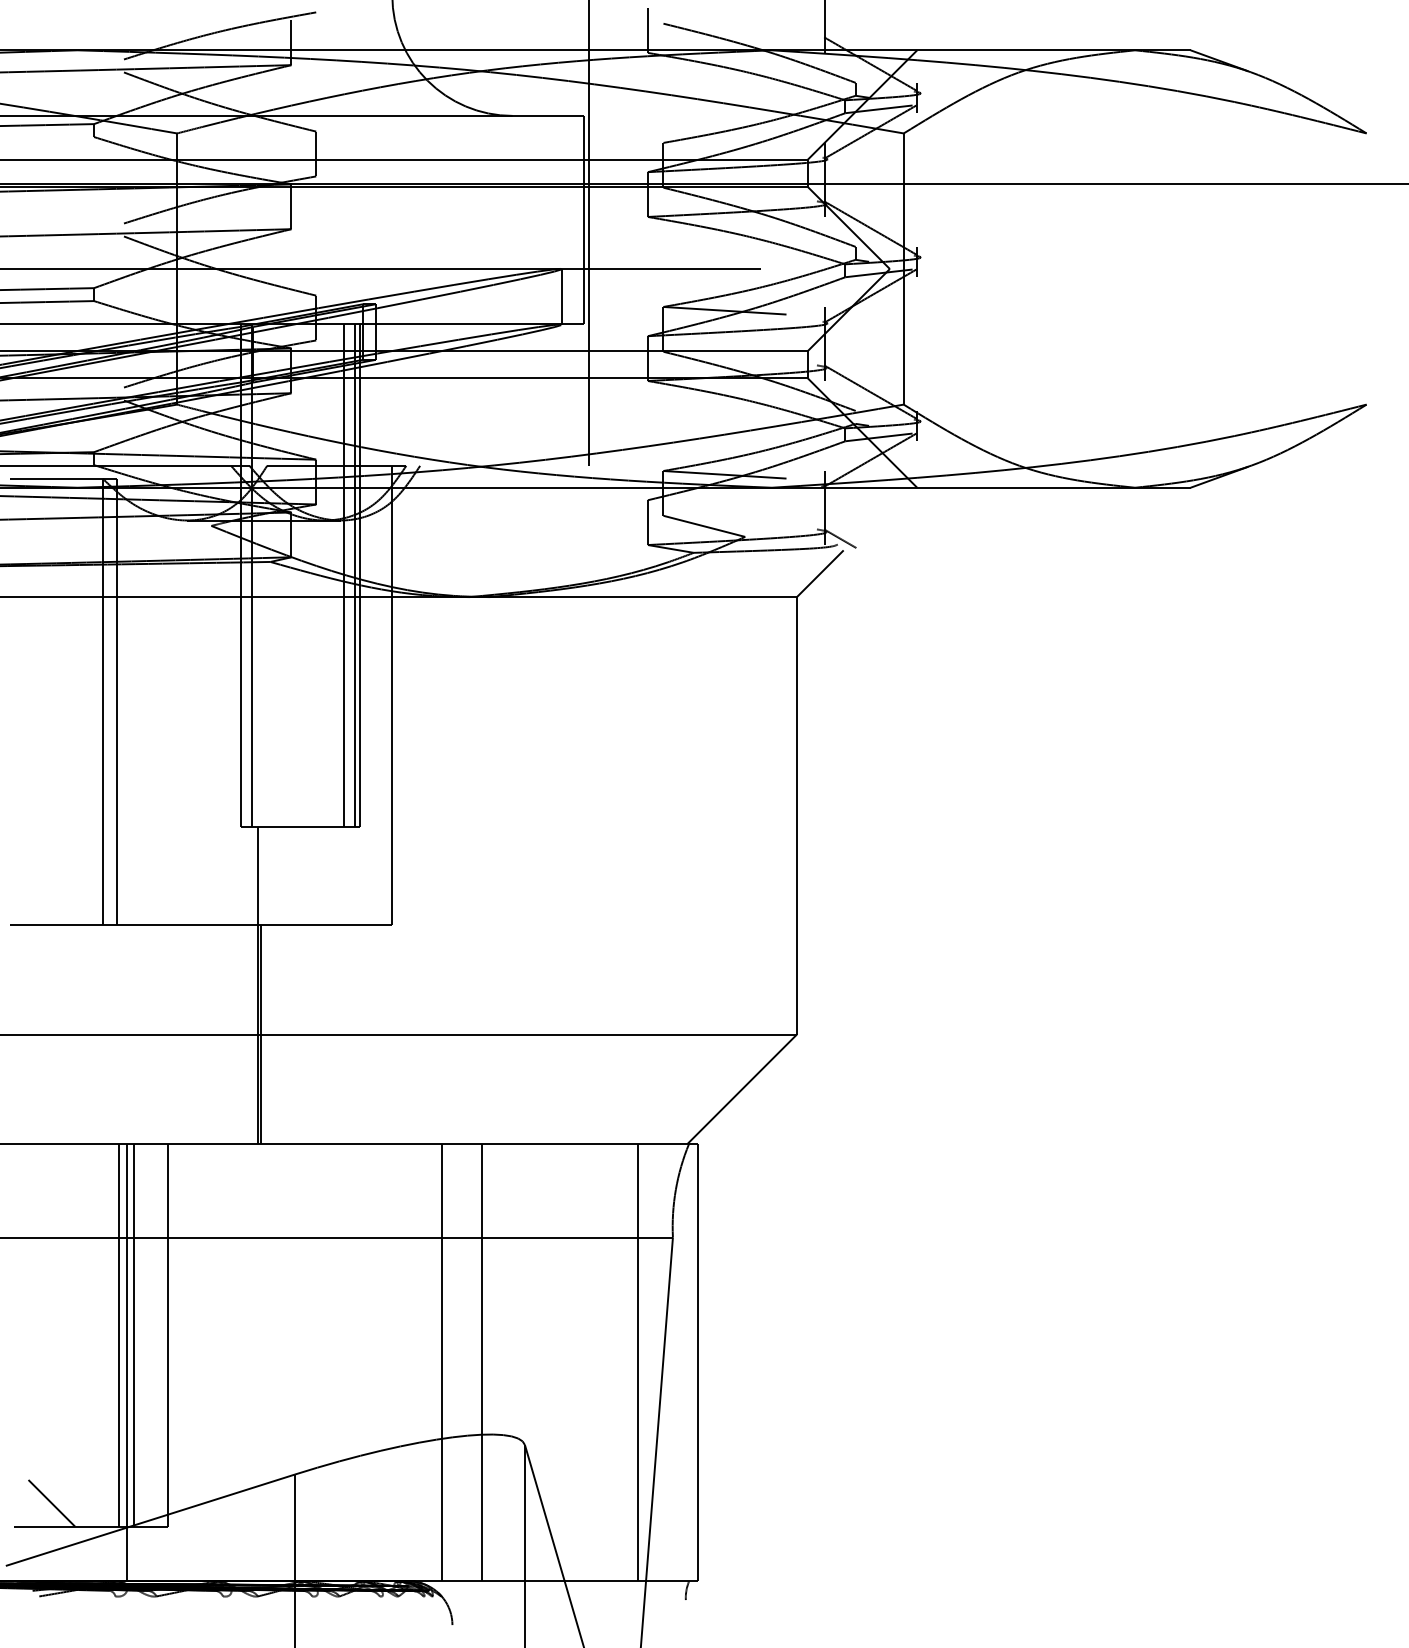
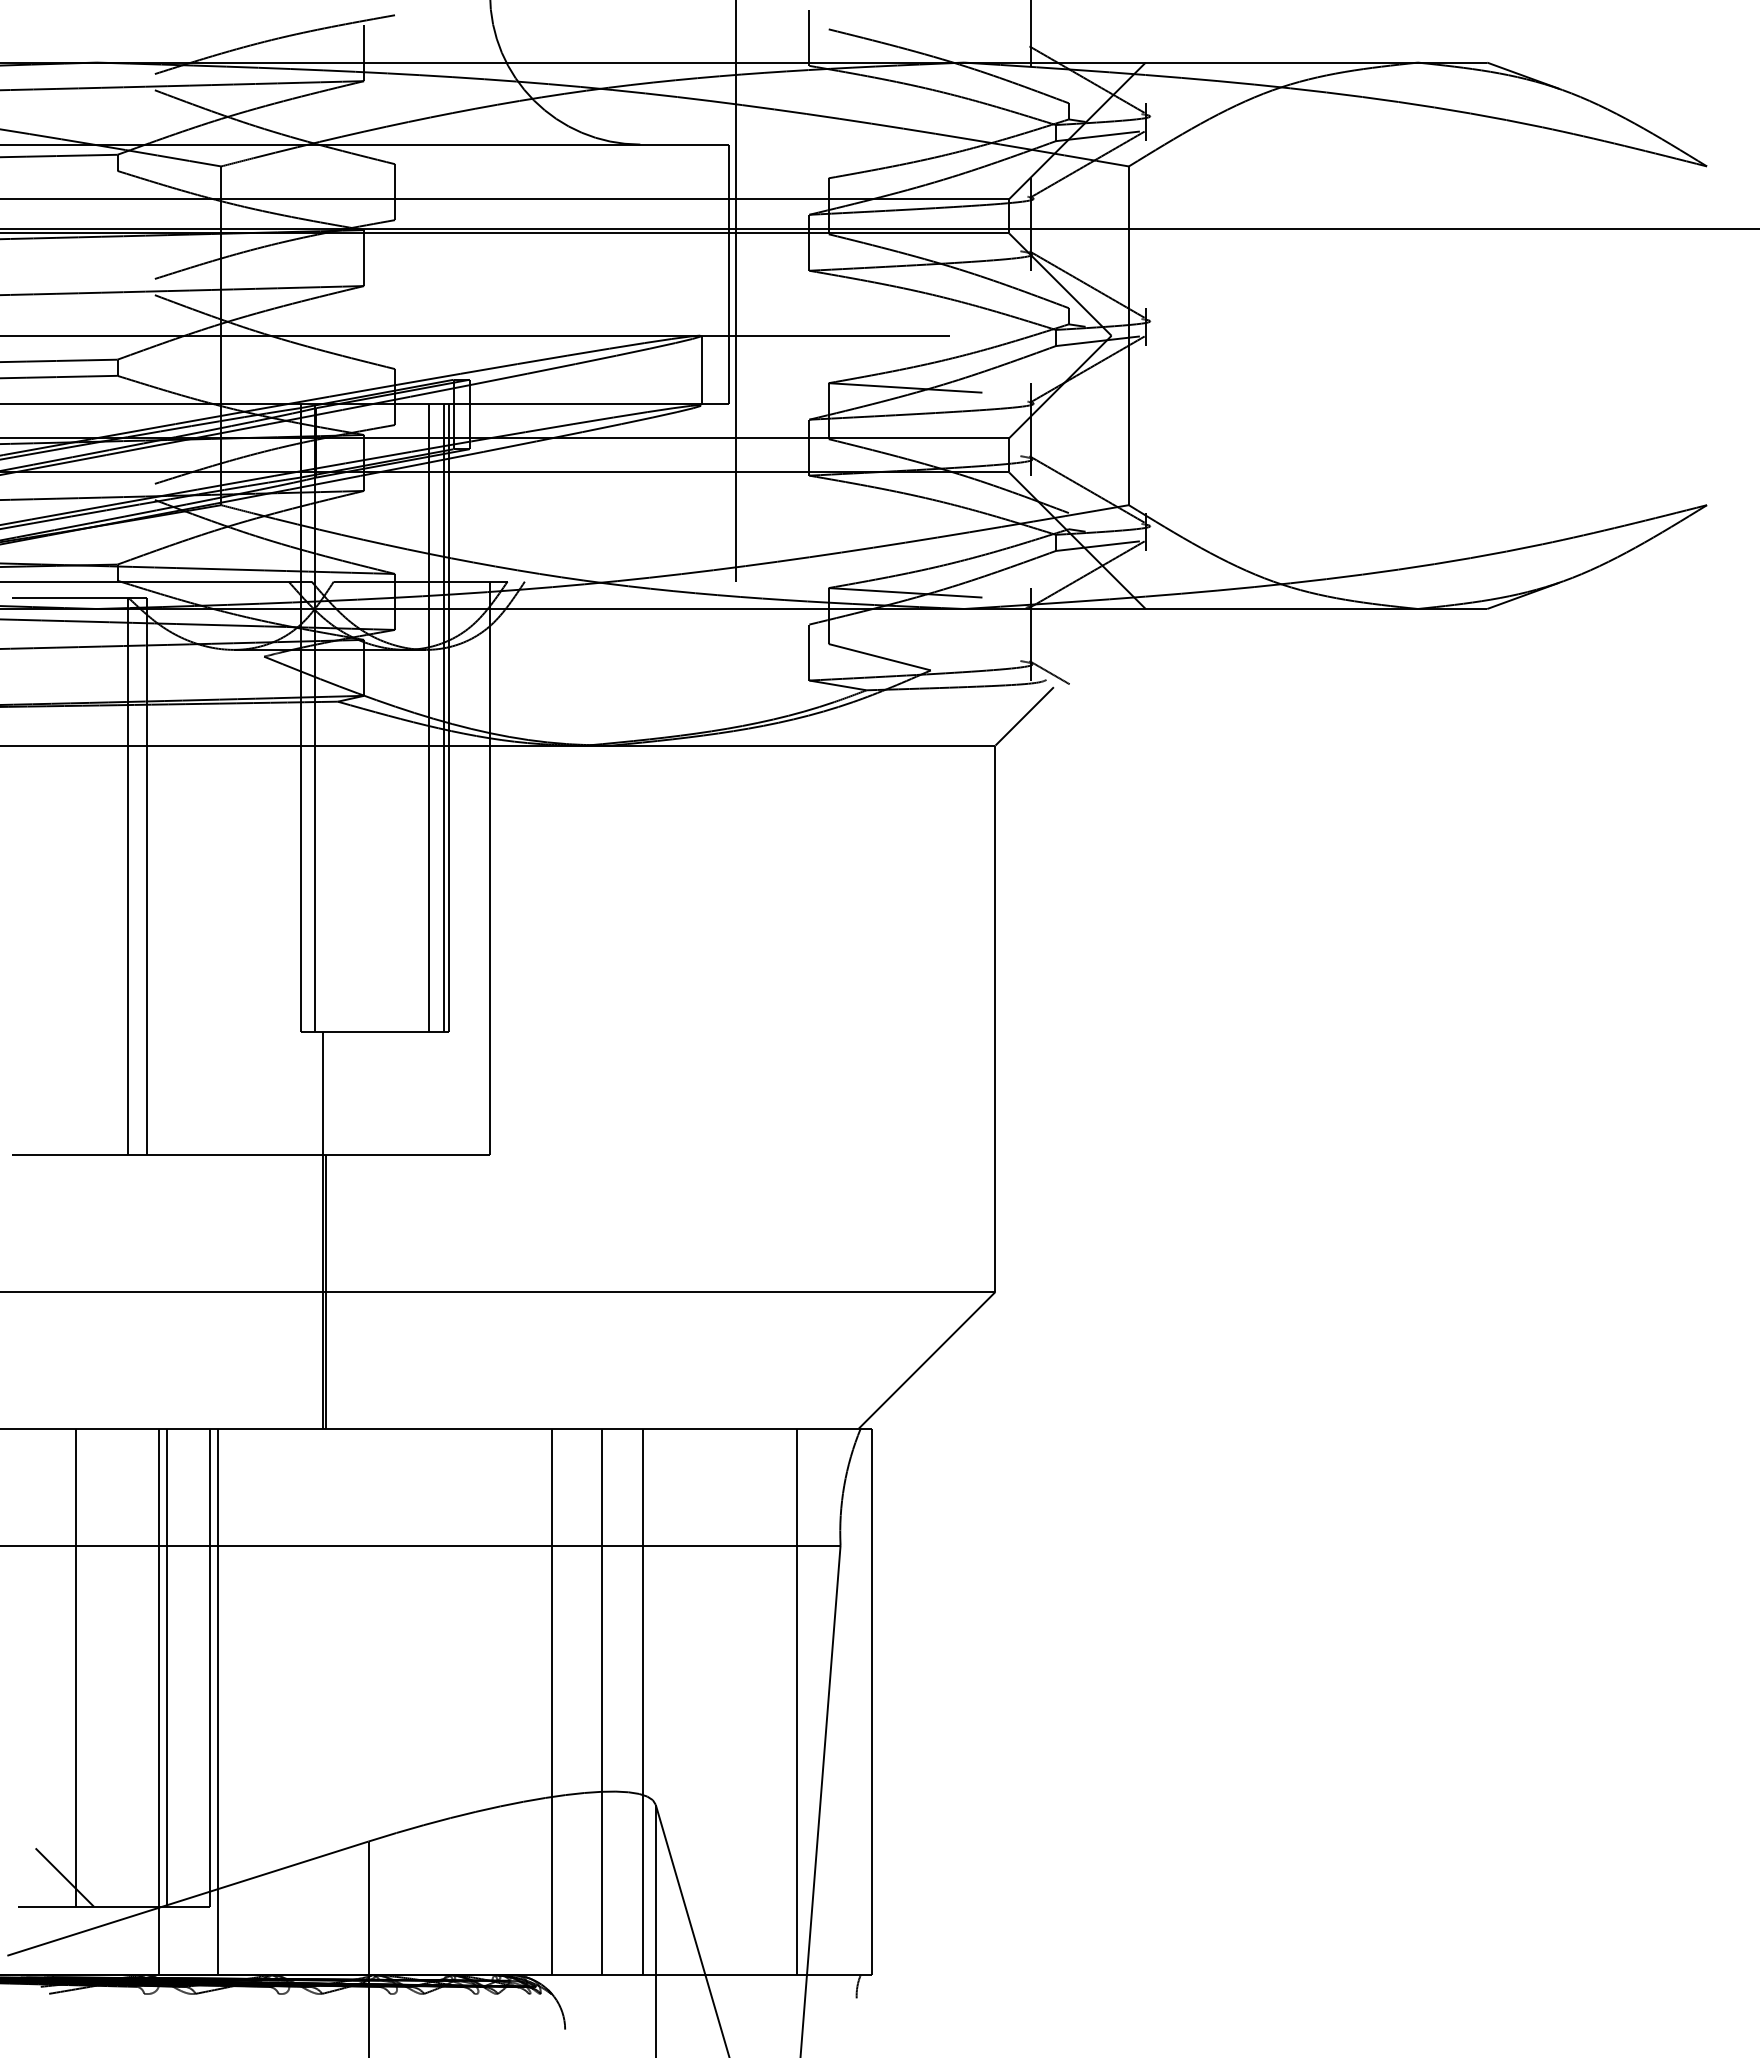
line: (118, 1335) -> (75, 1667), moved
line: (174, 1362) -> (217, 1701), added
line: (514, 1362) -> (642, 1701), added

